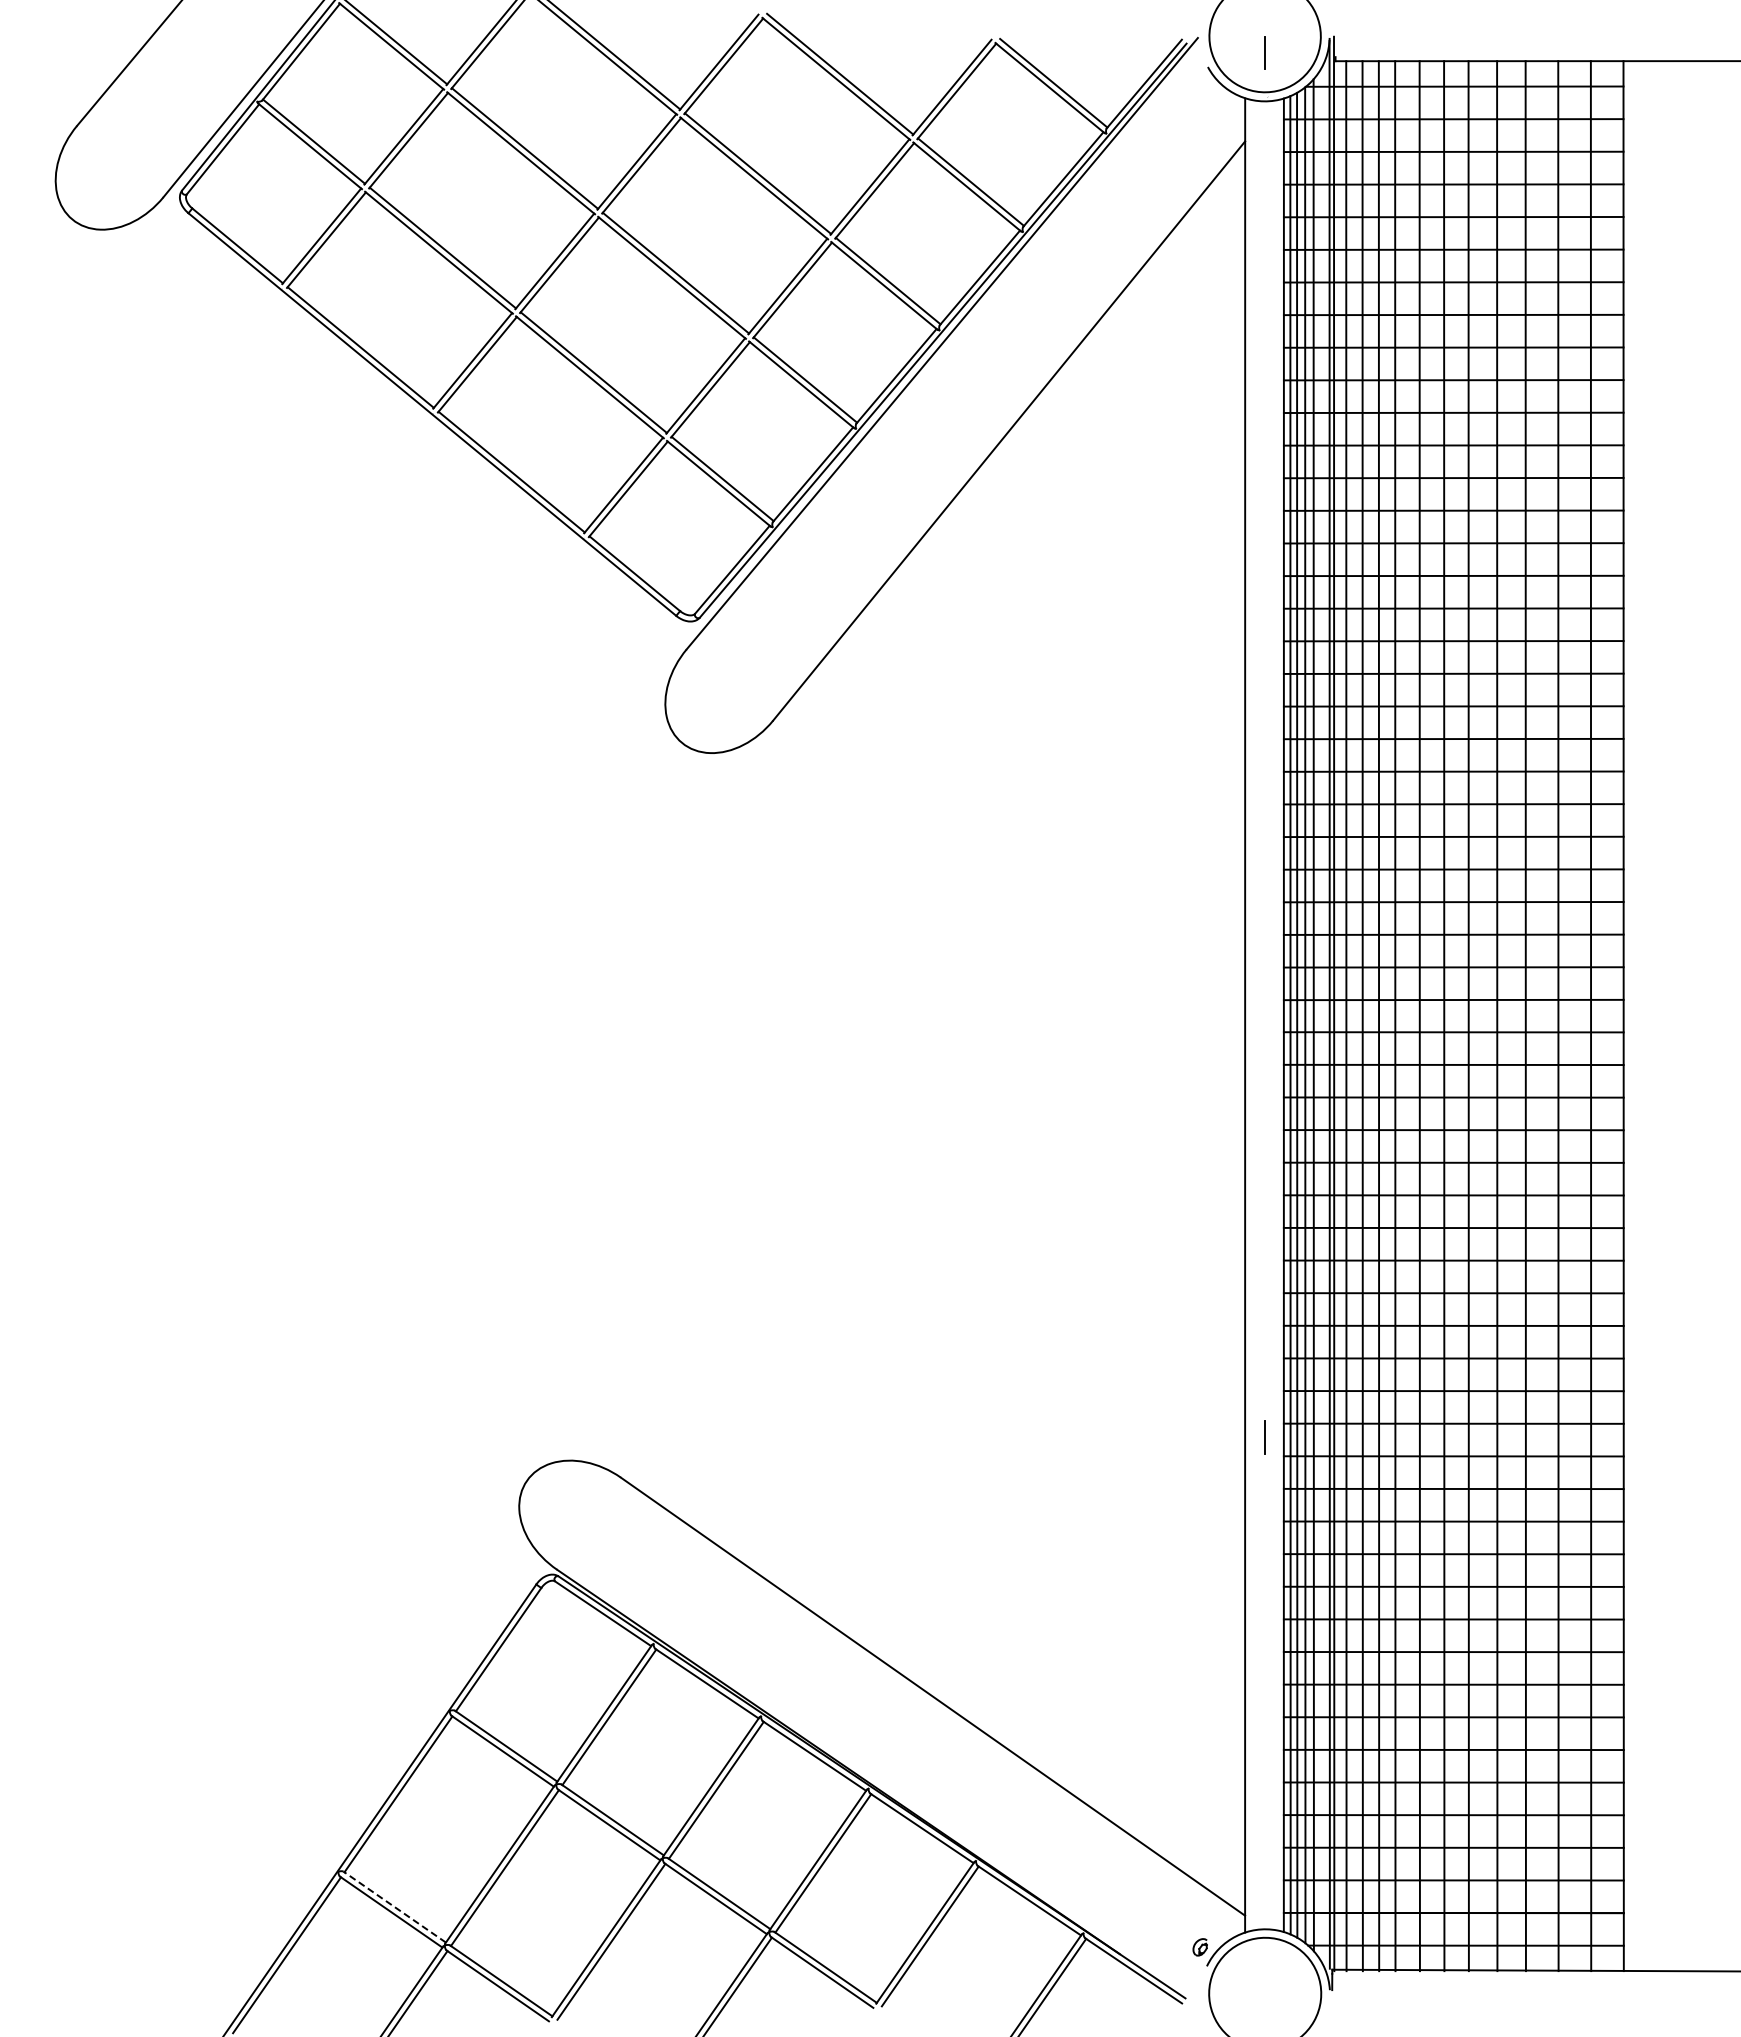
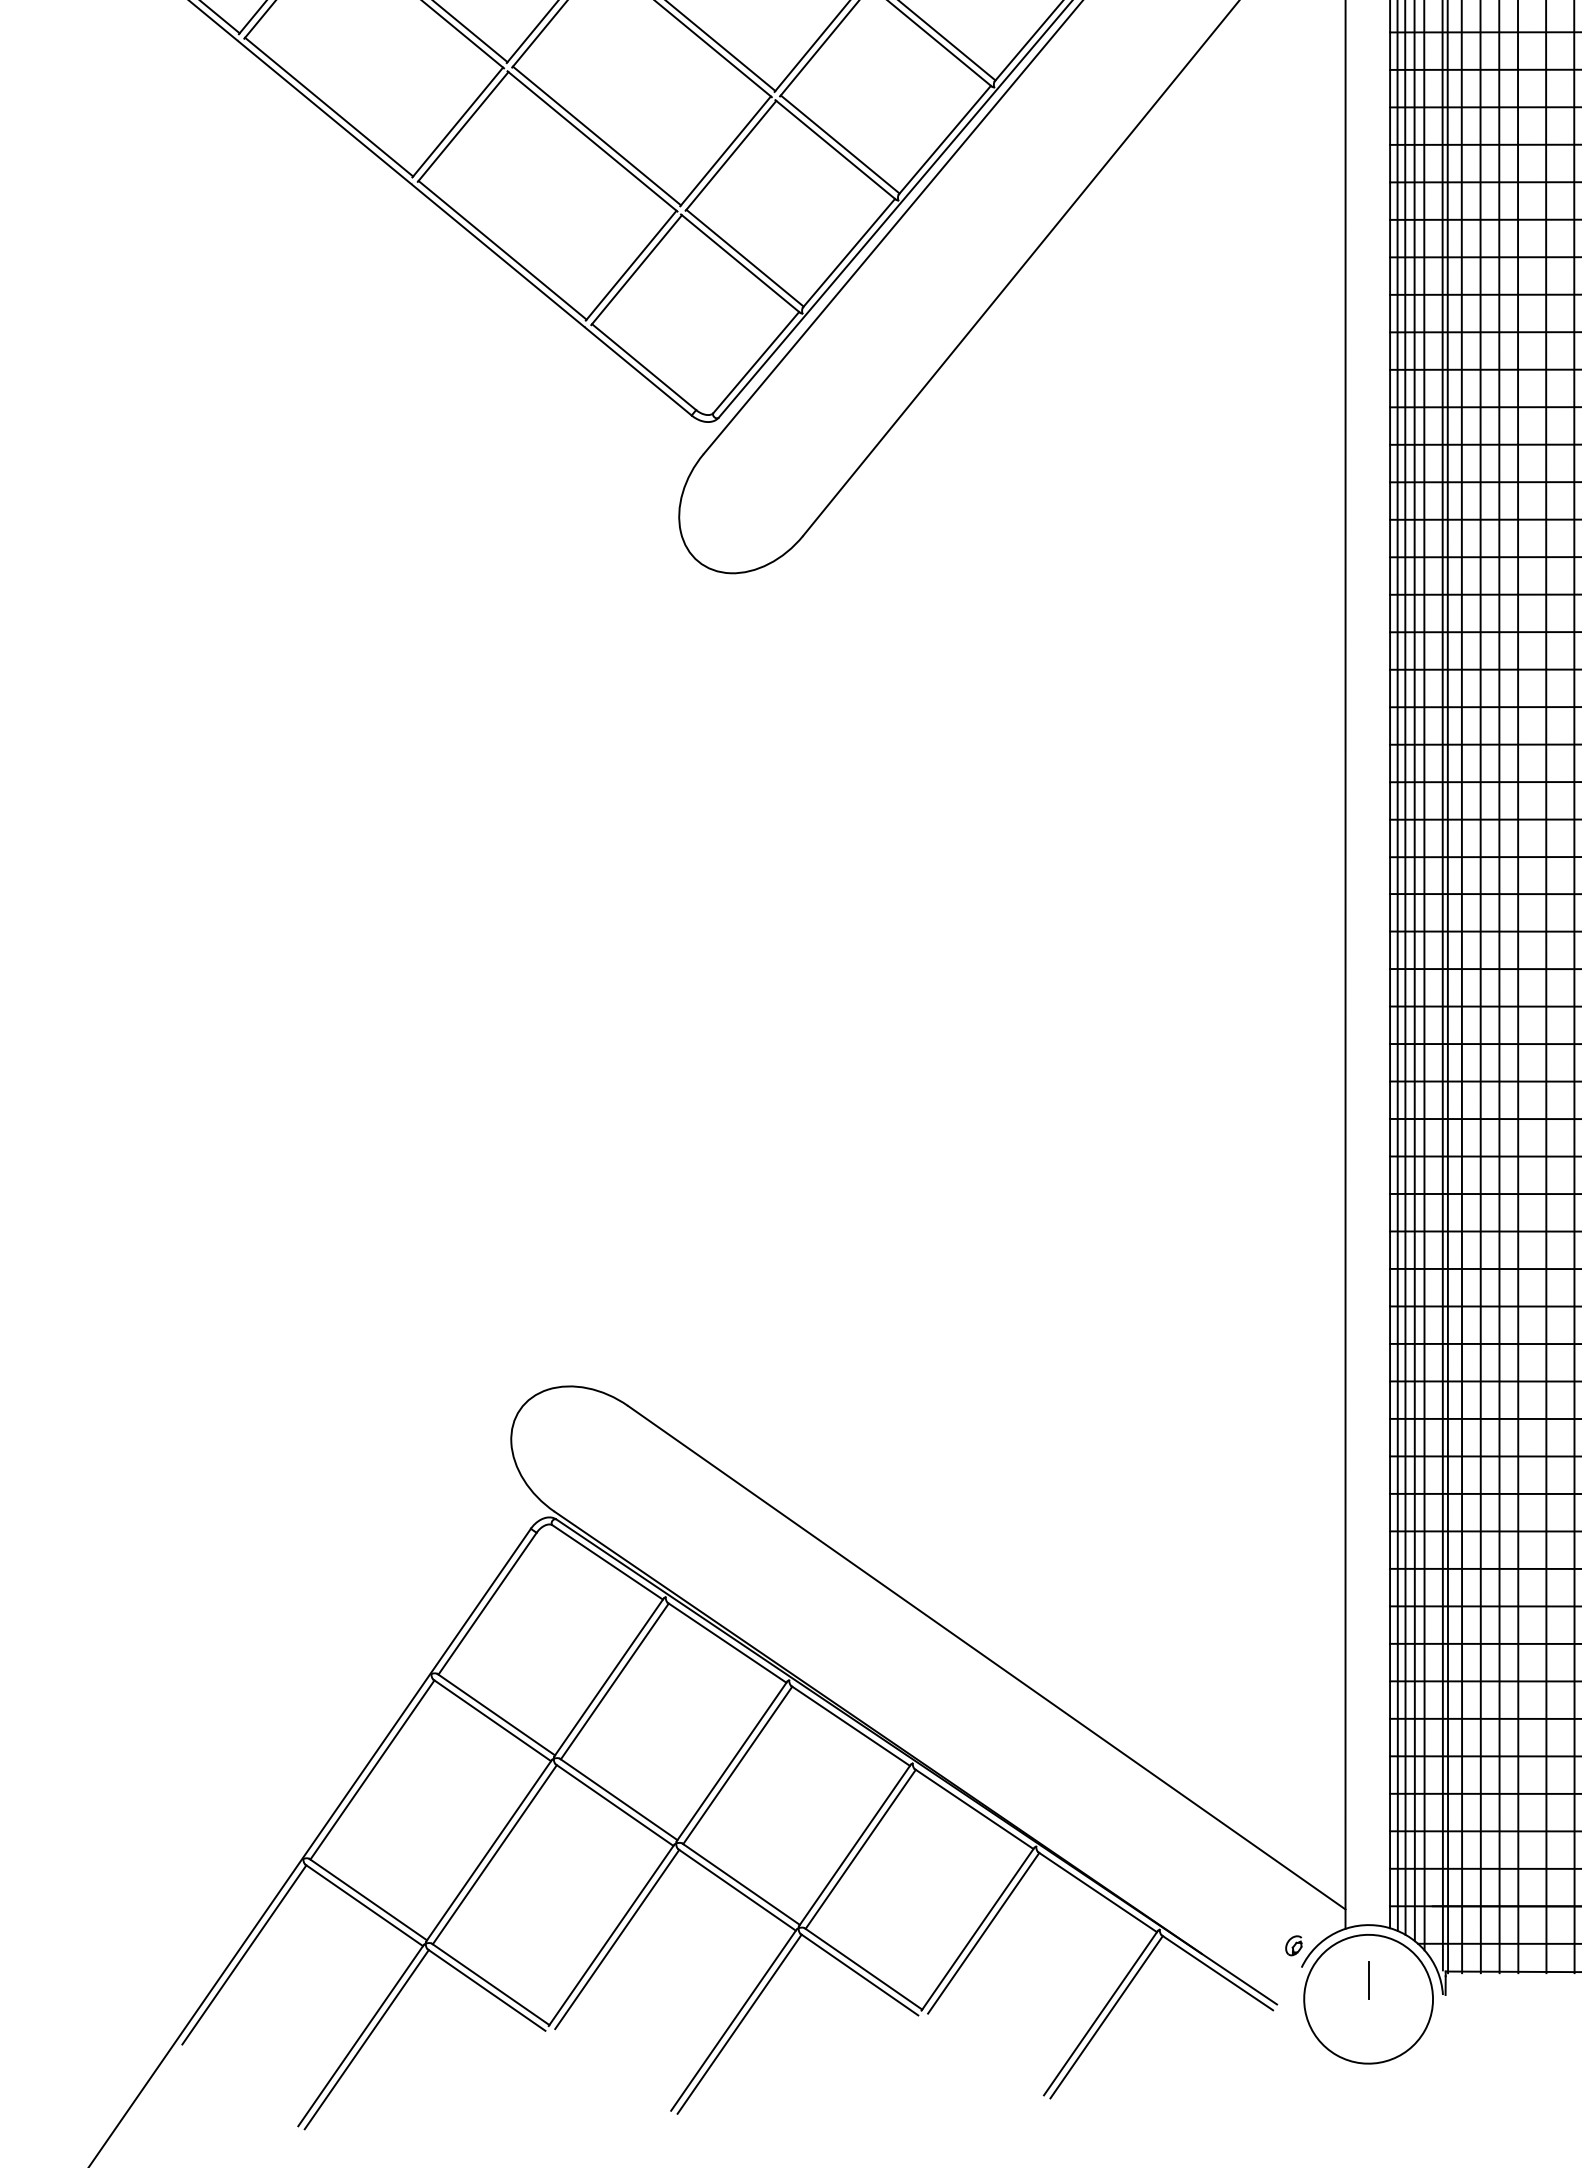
line: (1264, 1437) -> (1367, 1980), moved
line: (394, 1906) -> (367, 1898), dashed -> solid

